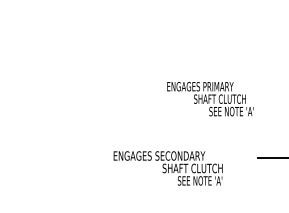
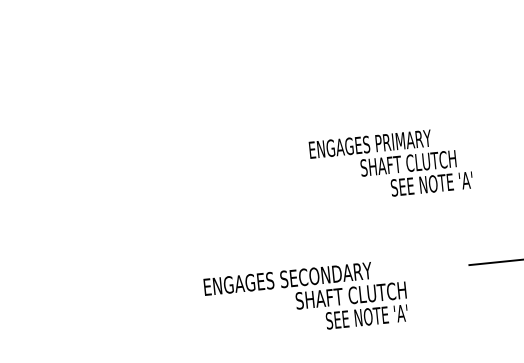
text: (210, 99) -> (391, 165), moved

